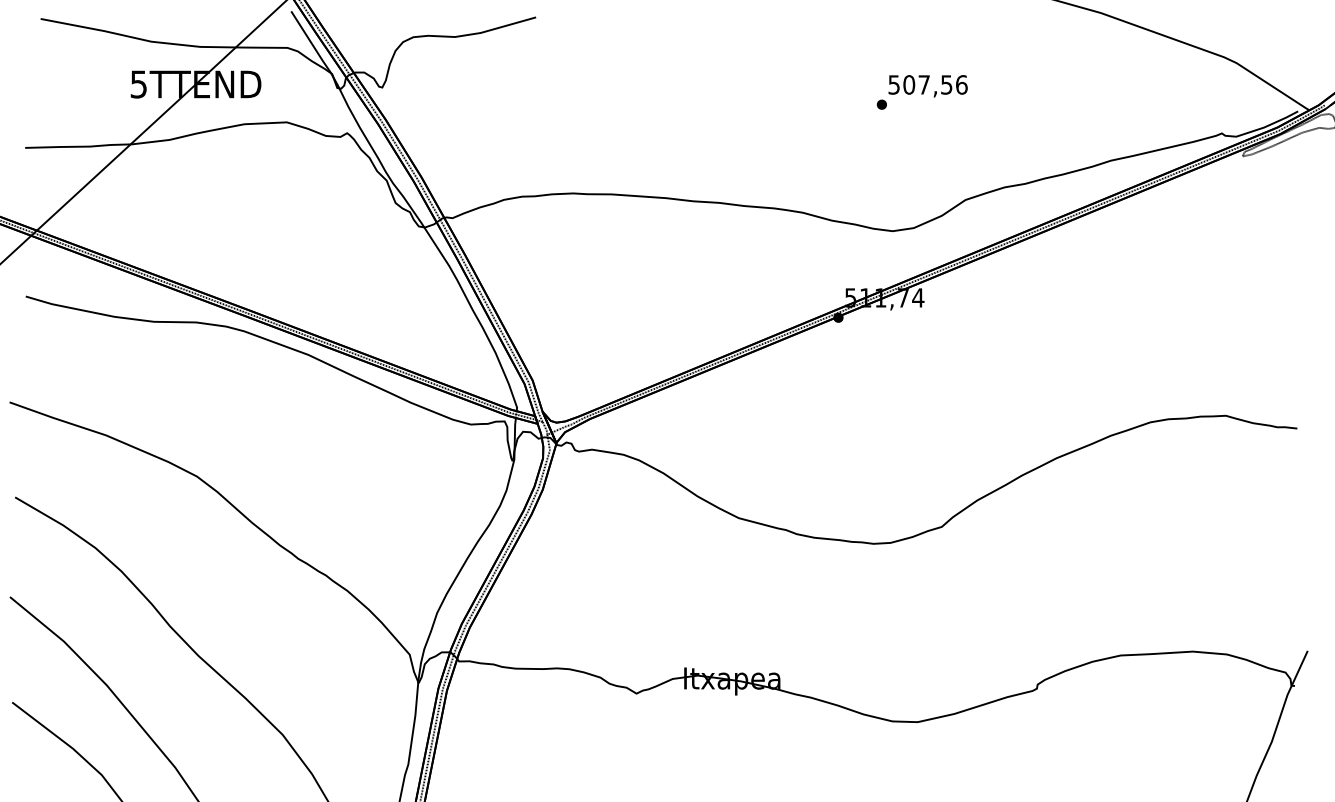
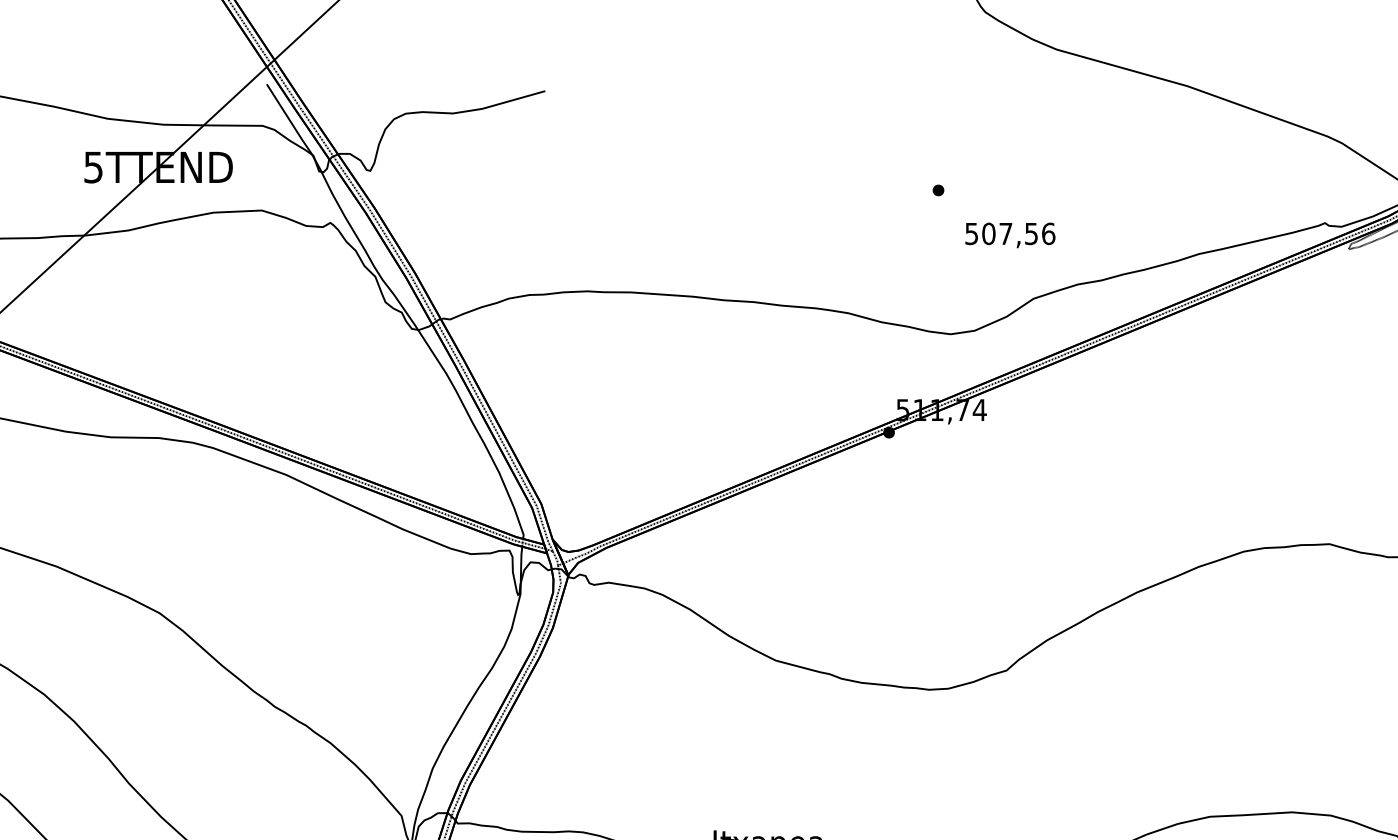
text: (927, 86) -> (1009, 235), moved

